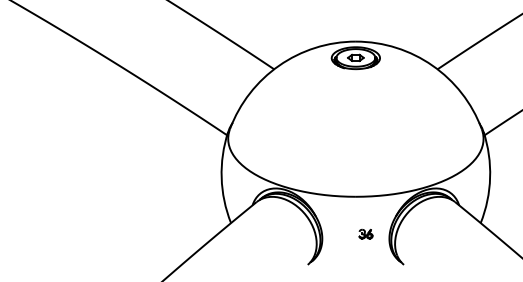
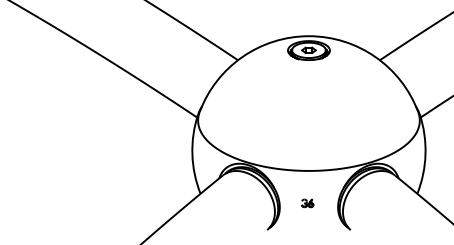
part: (365, 234) -> (307, 203), moved

